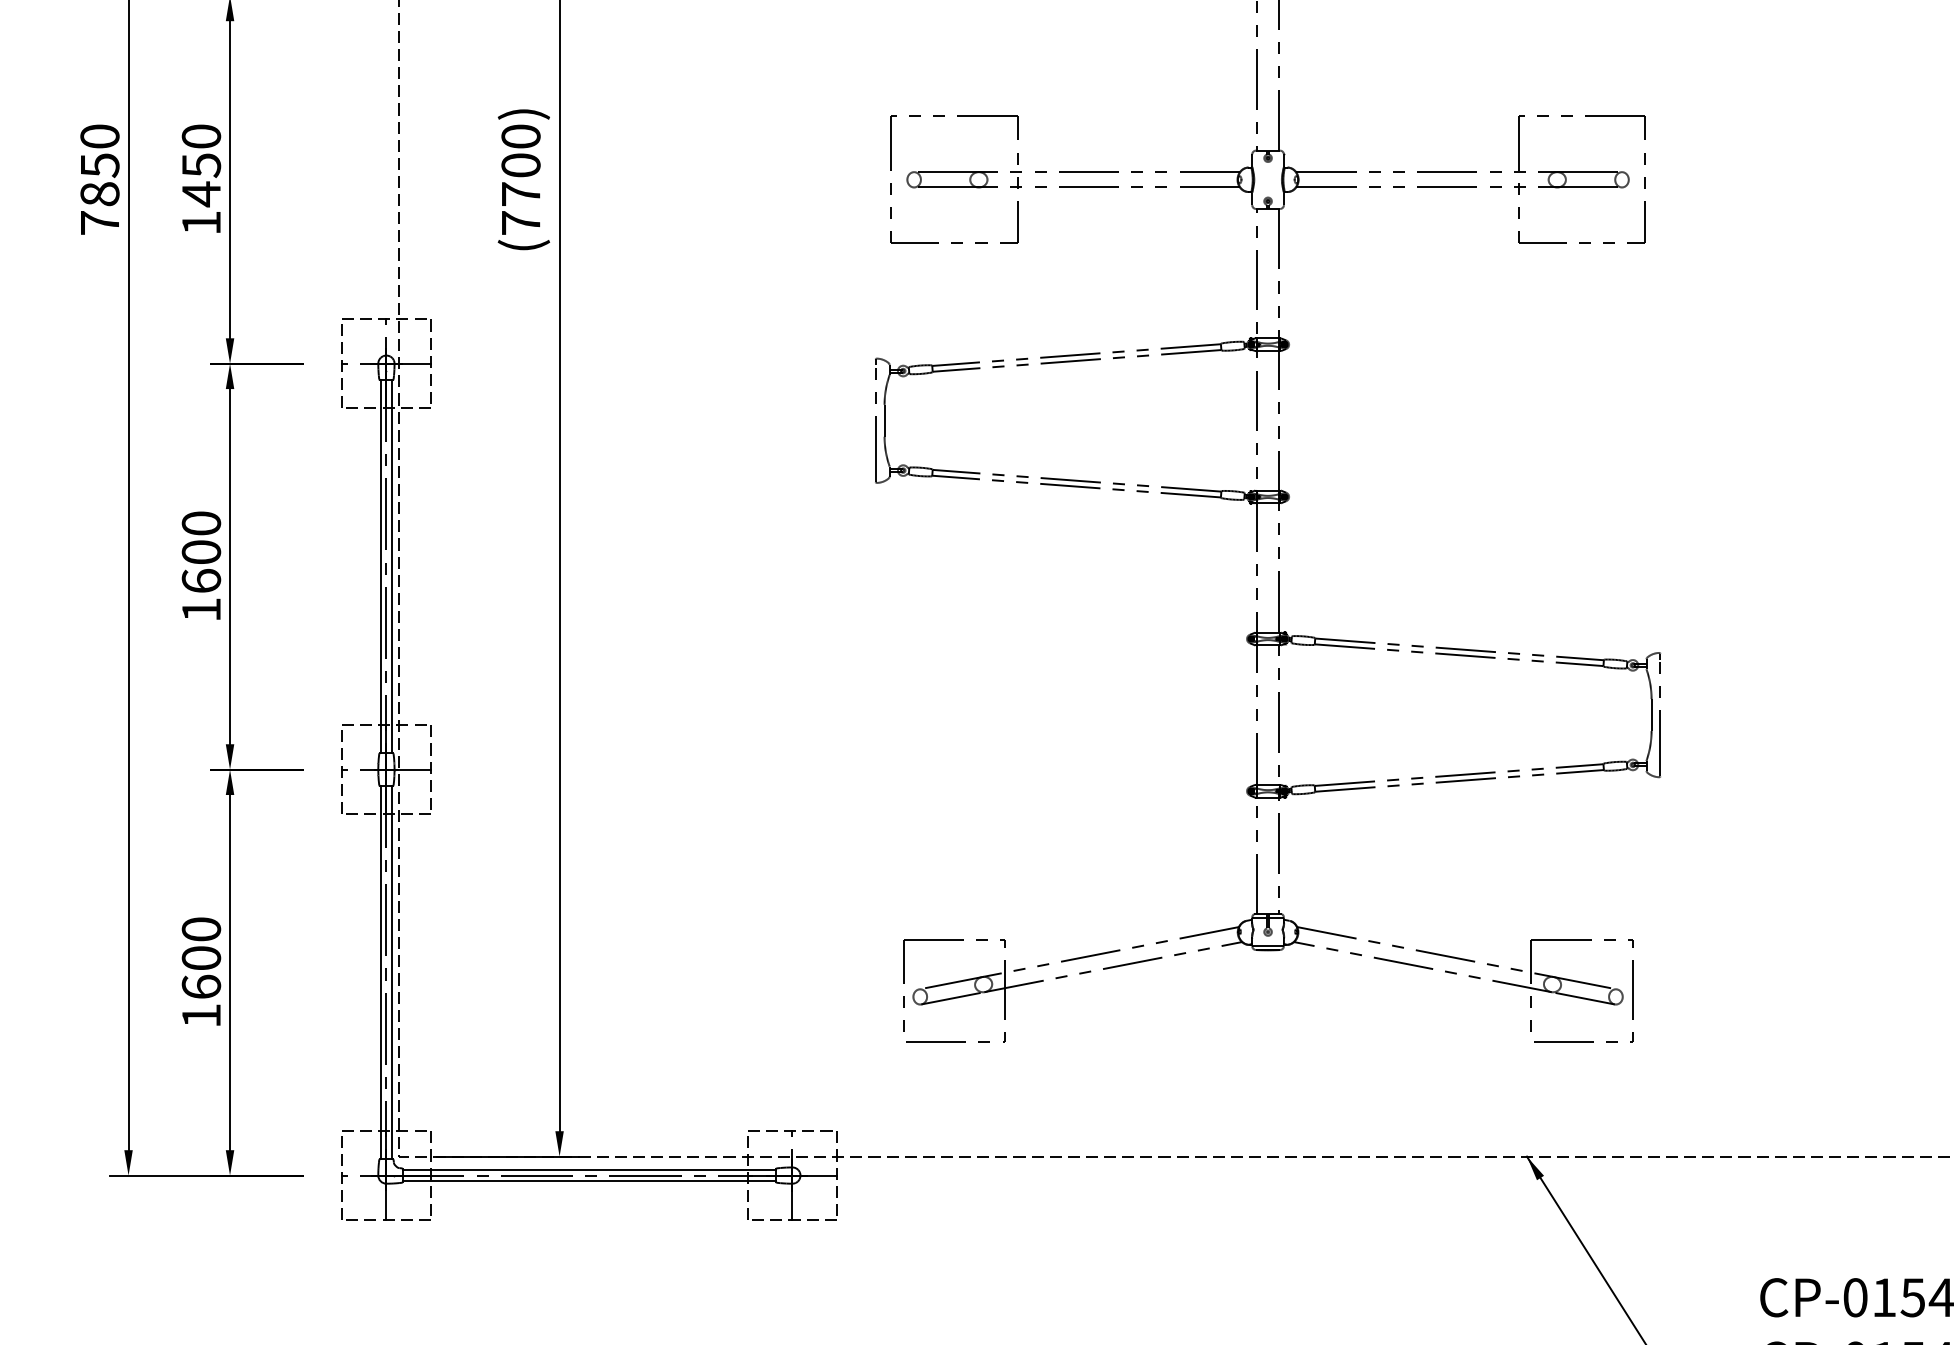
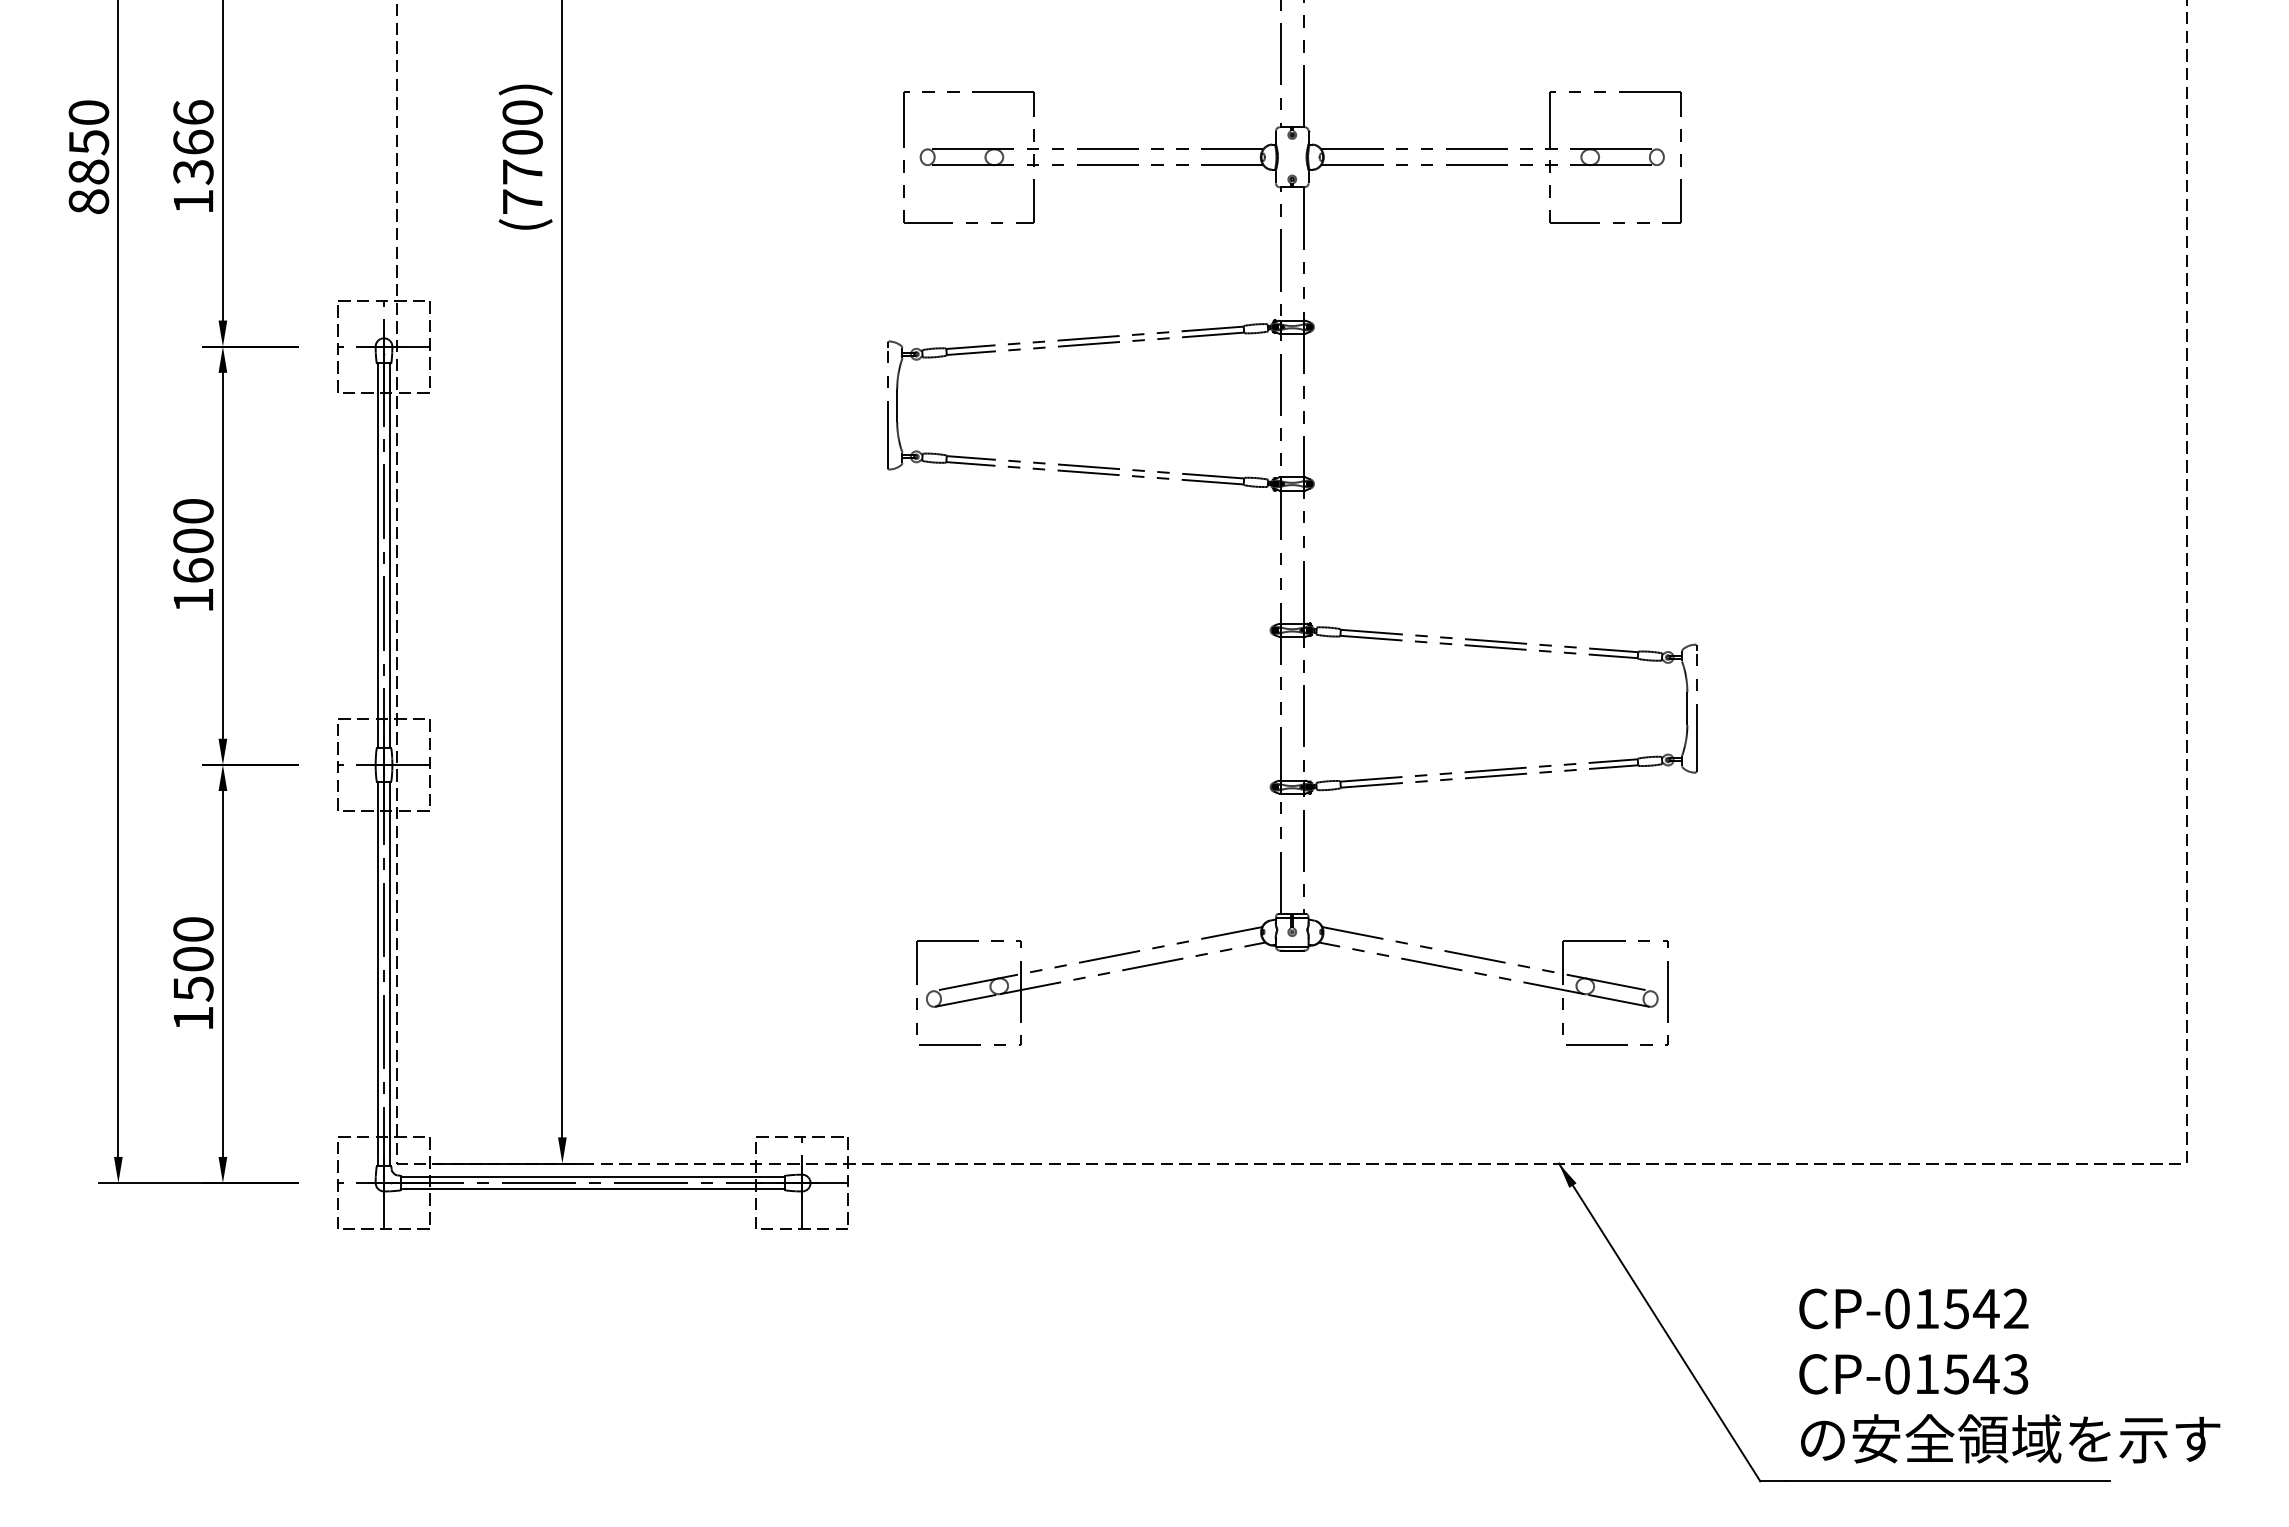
text: (201, 165) -> (193, 142), 1450 -> 1366
text: (99, 222) -> (88, 201), 7850 -> 8850
text: (201, 986) -> (193, 988), 1600 -> 1500

